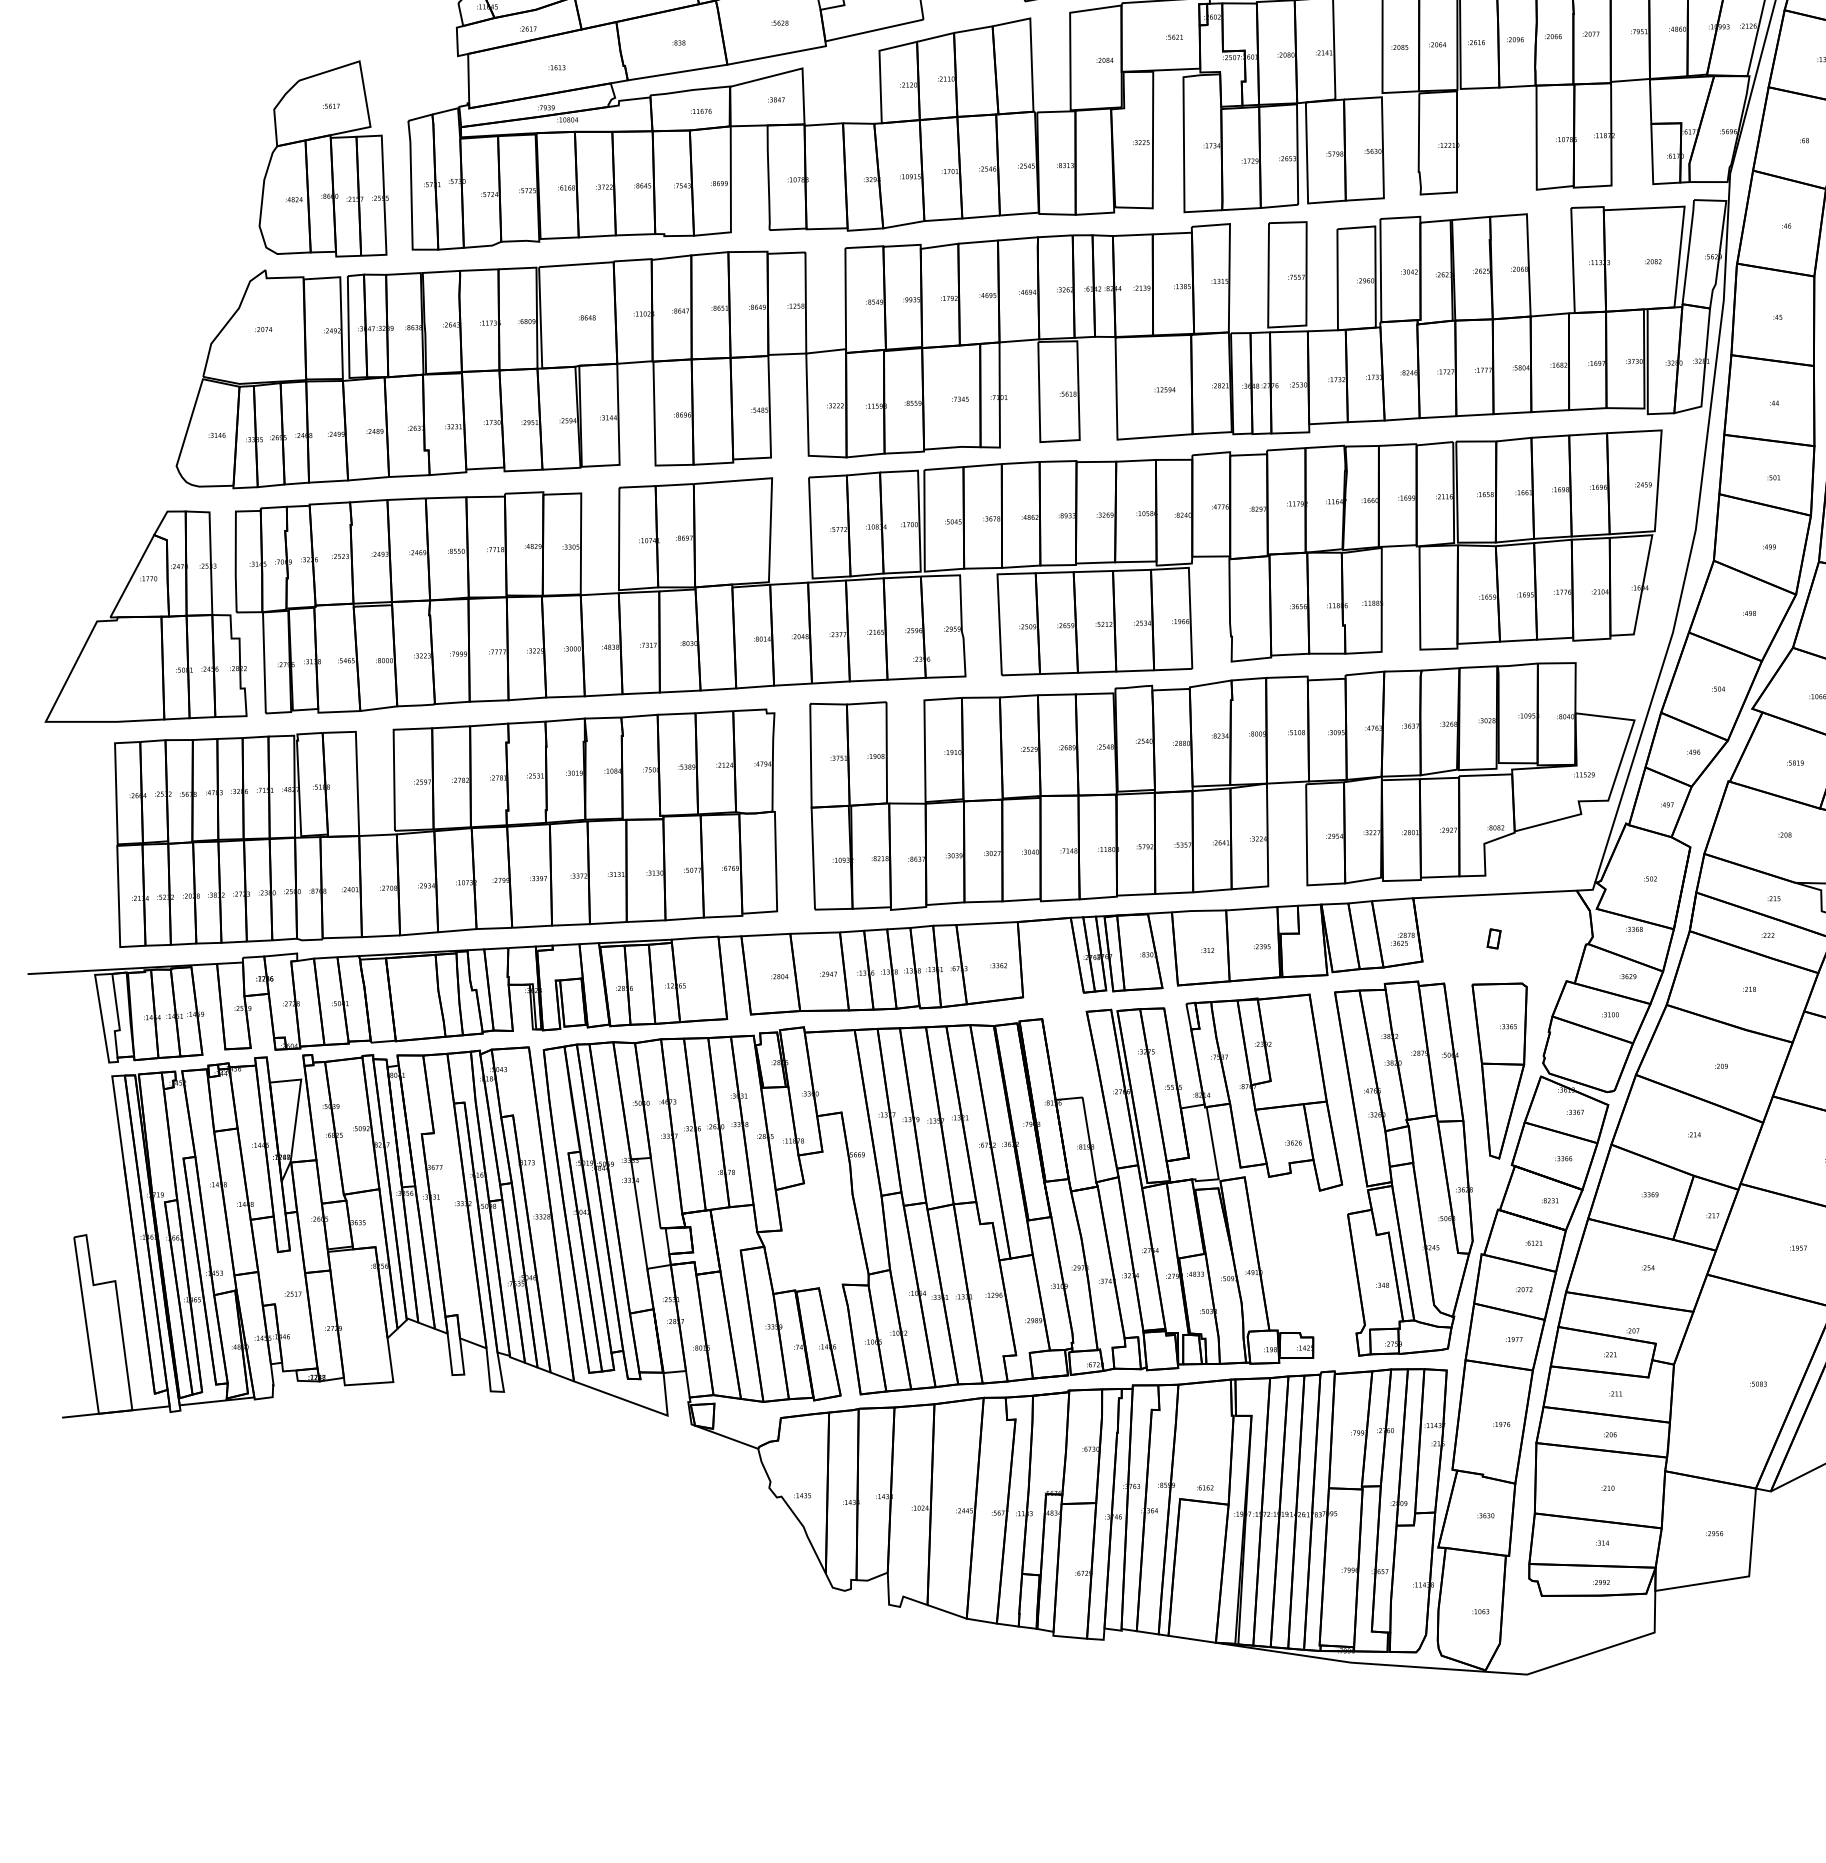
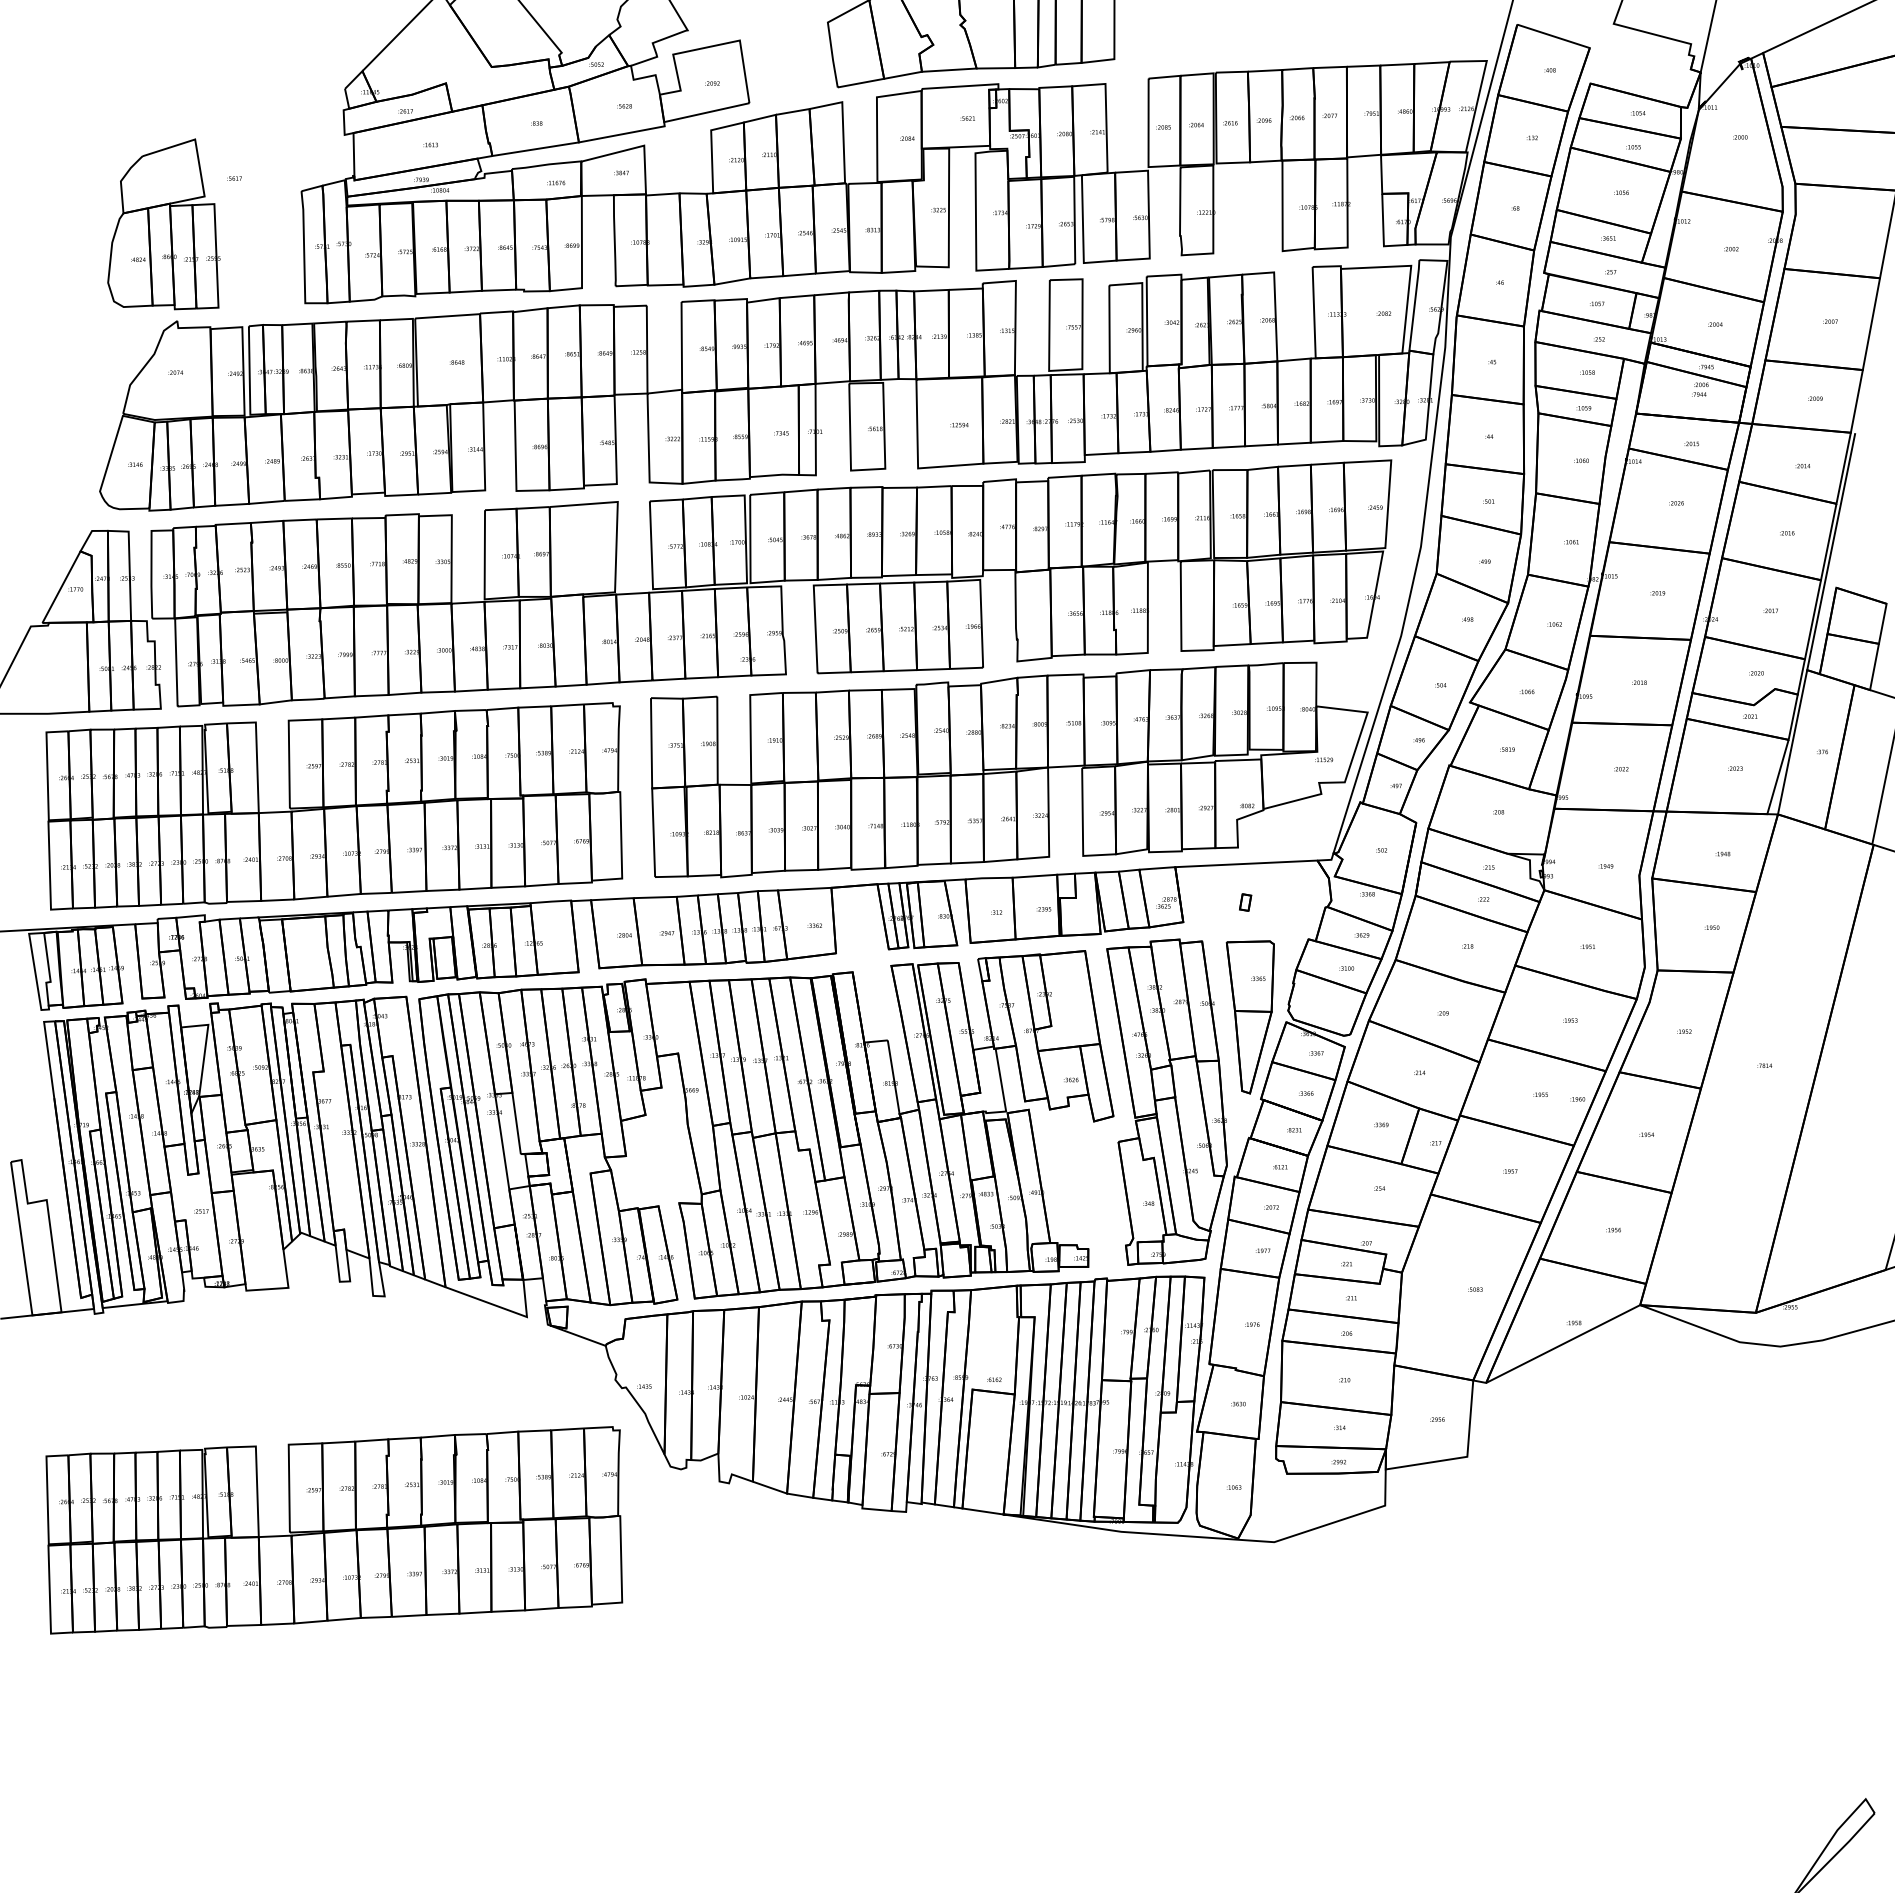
part: (323, 159) -> (163, 224), moved
part: (446, 1661) -> (334, 1530), added

